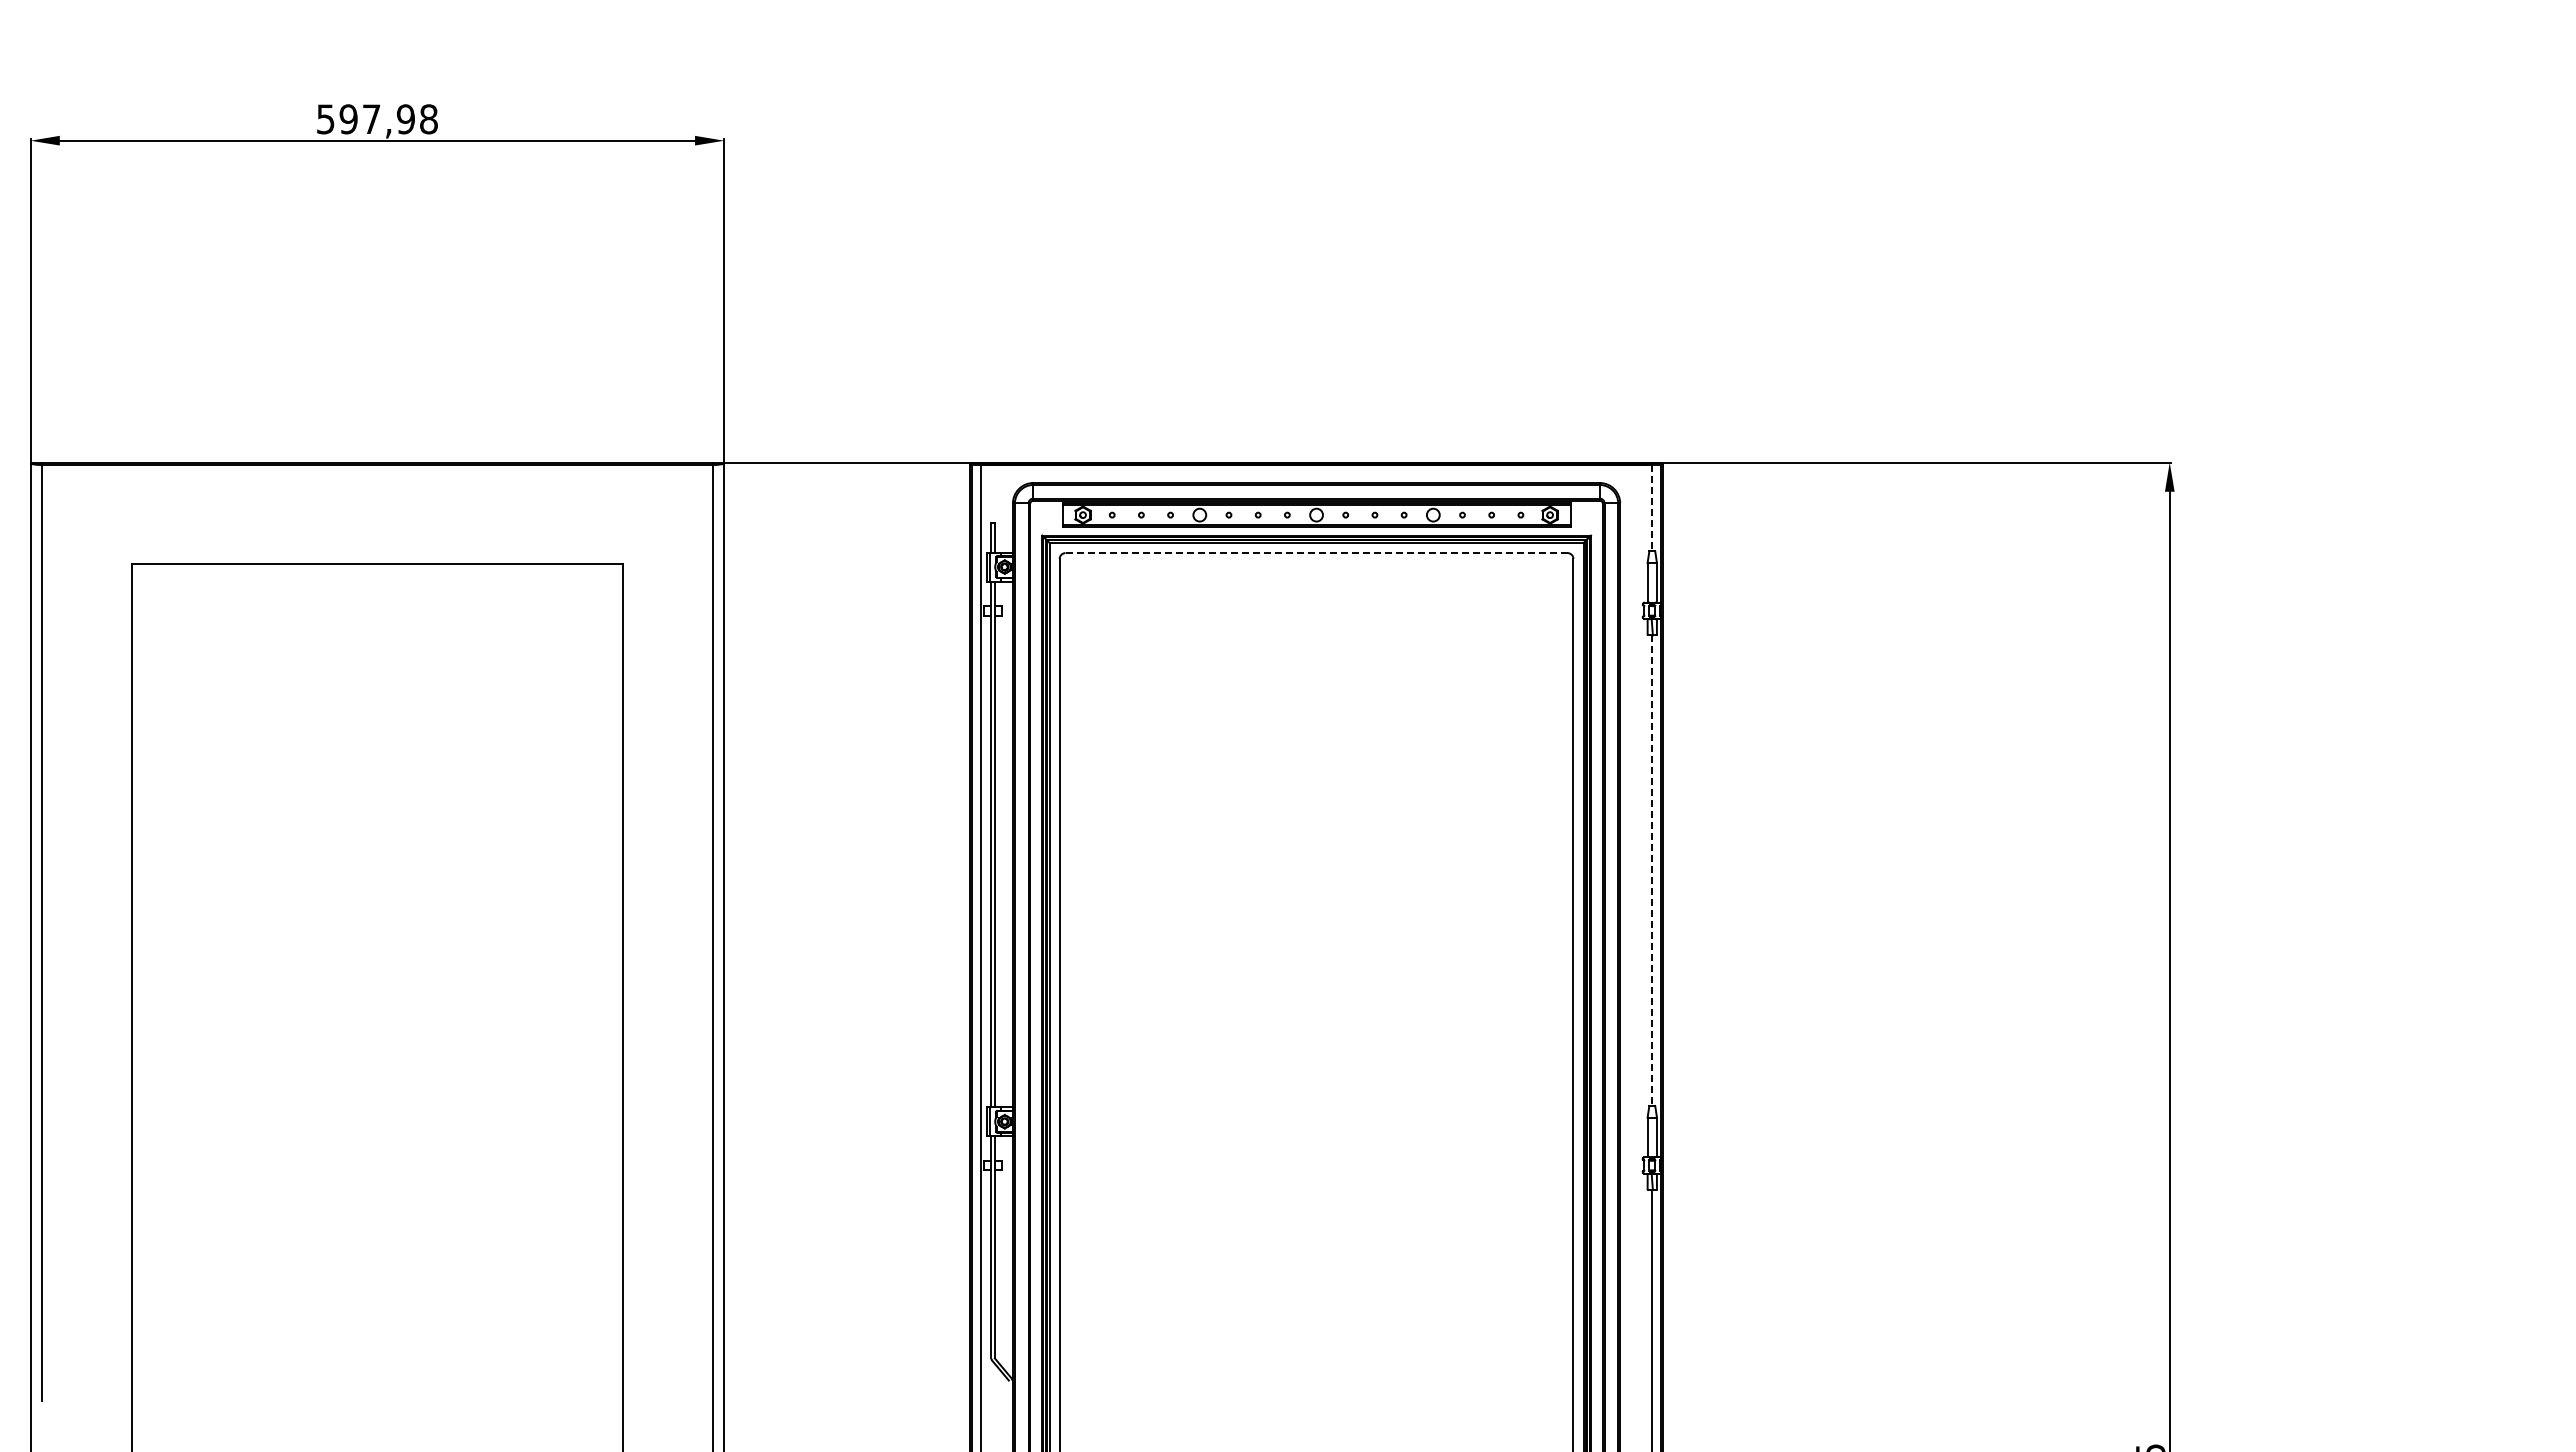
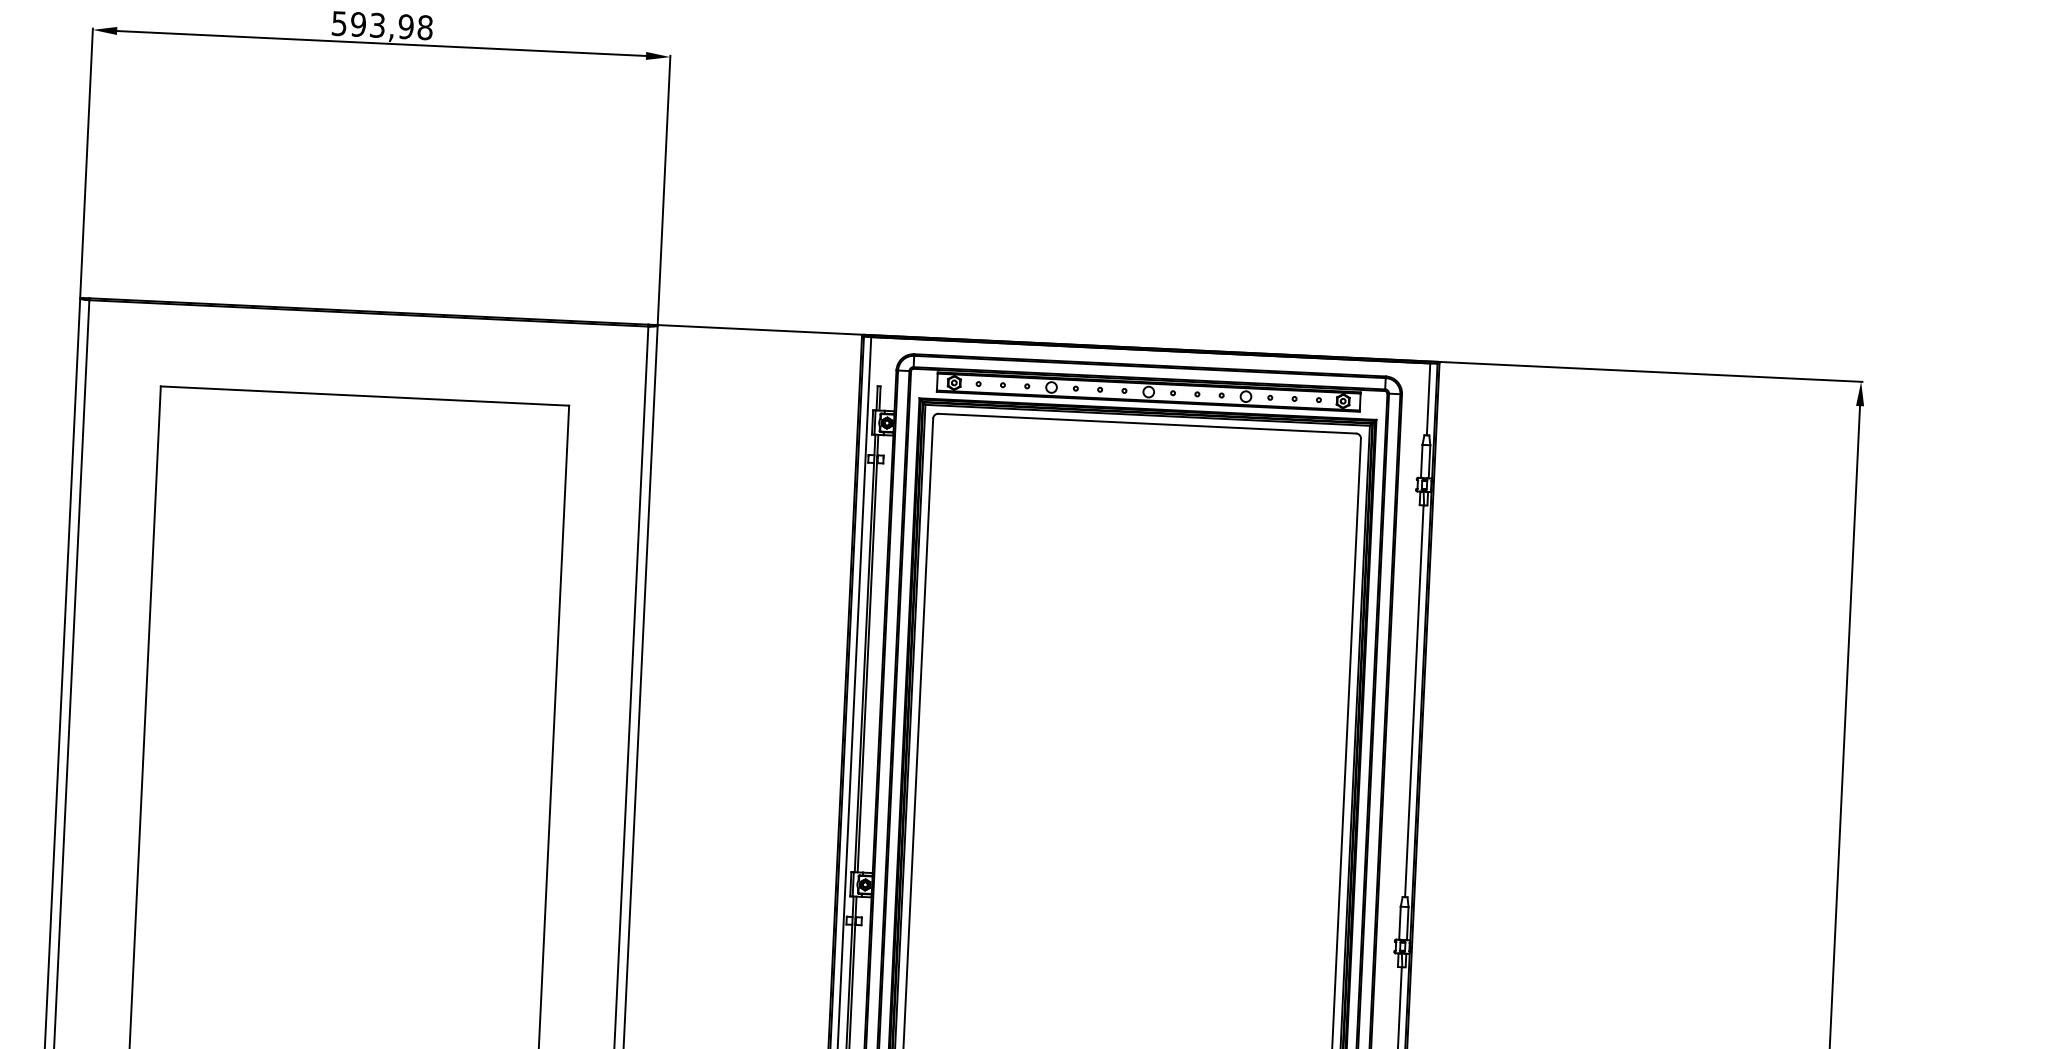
text: (371, 119) -> (377, 25), 597,98 -> 593,98
line: (1652, 508) -> (1428, 399), dashed -> solid
line: (1317, 553) -> (1148, 424), dashed -> solid
line: (1652, 871) -> (1414, 701), dashed -> solid

